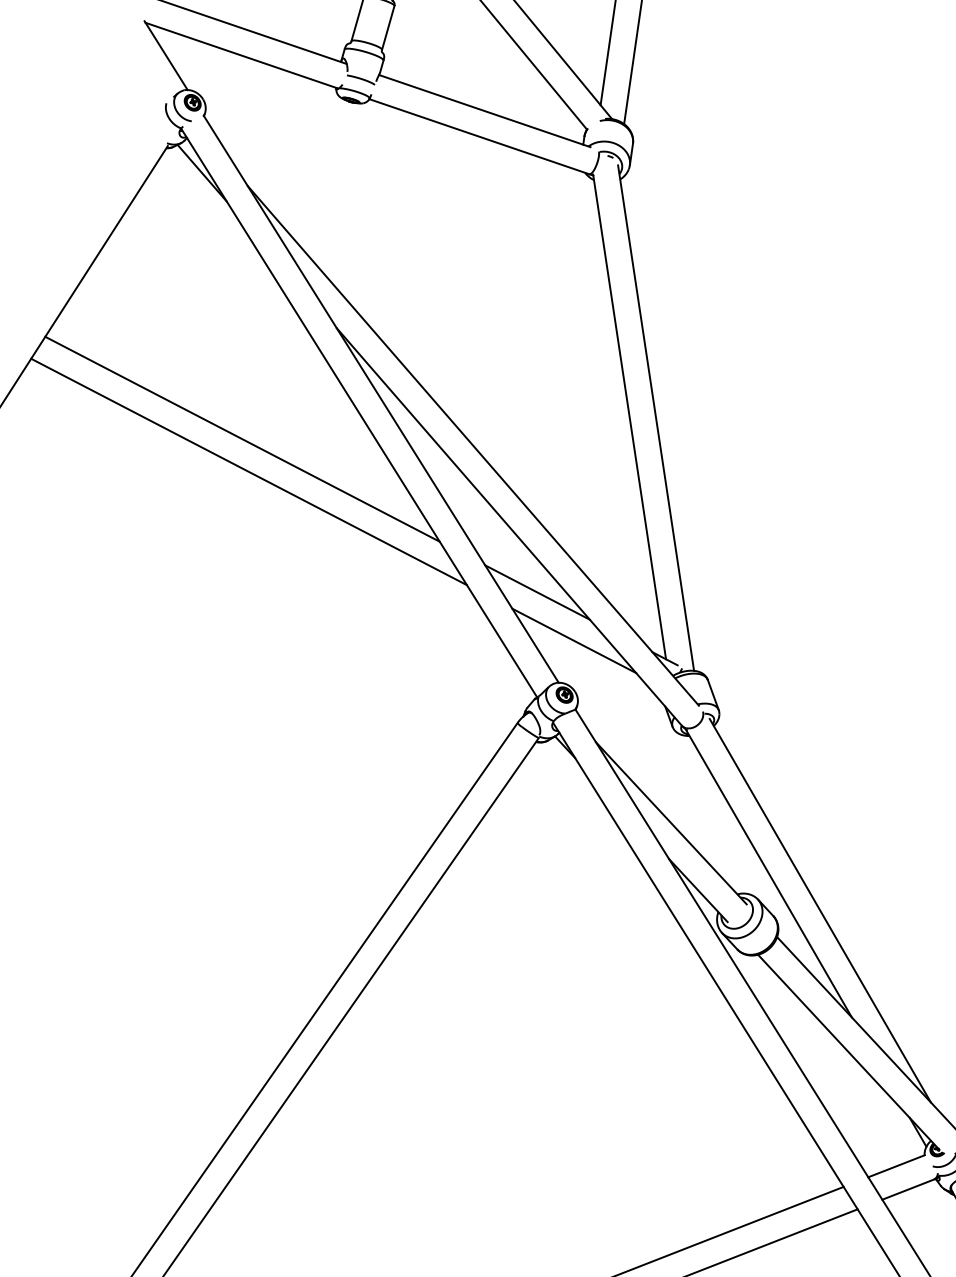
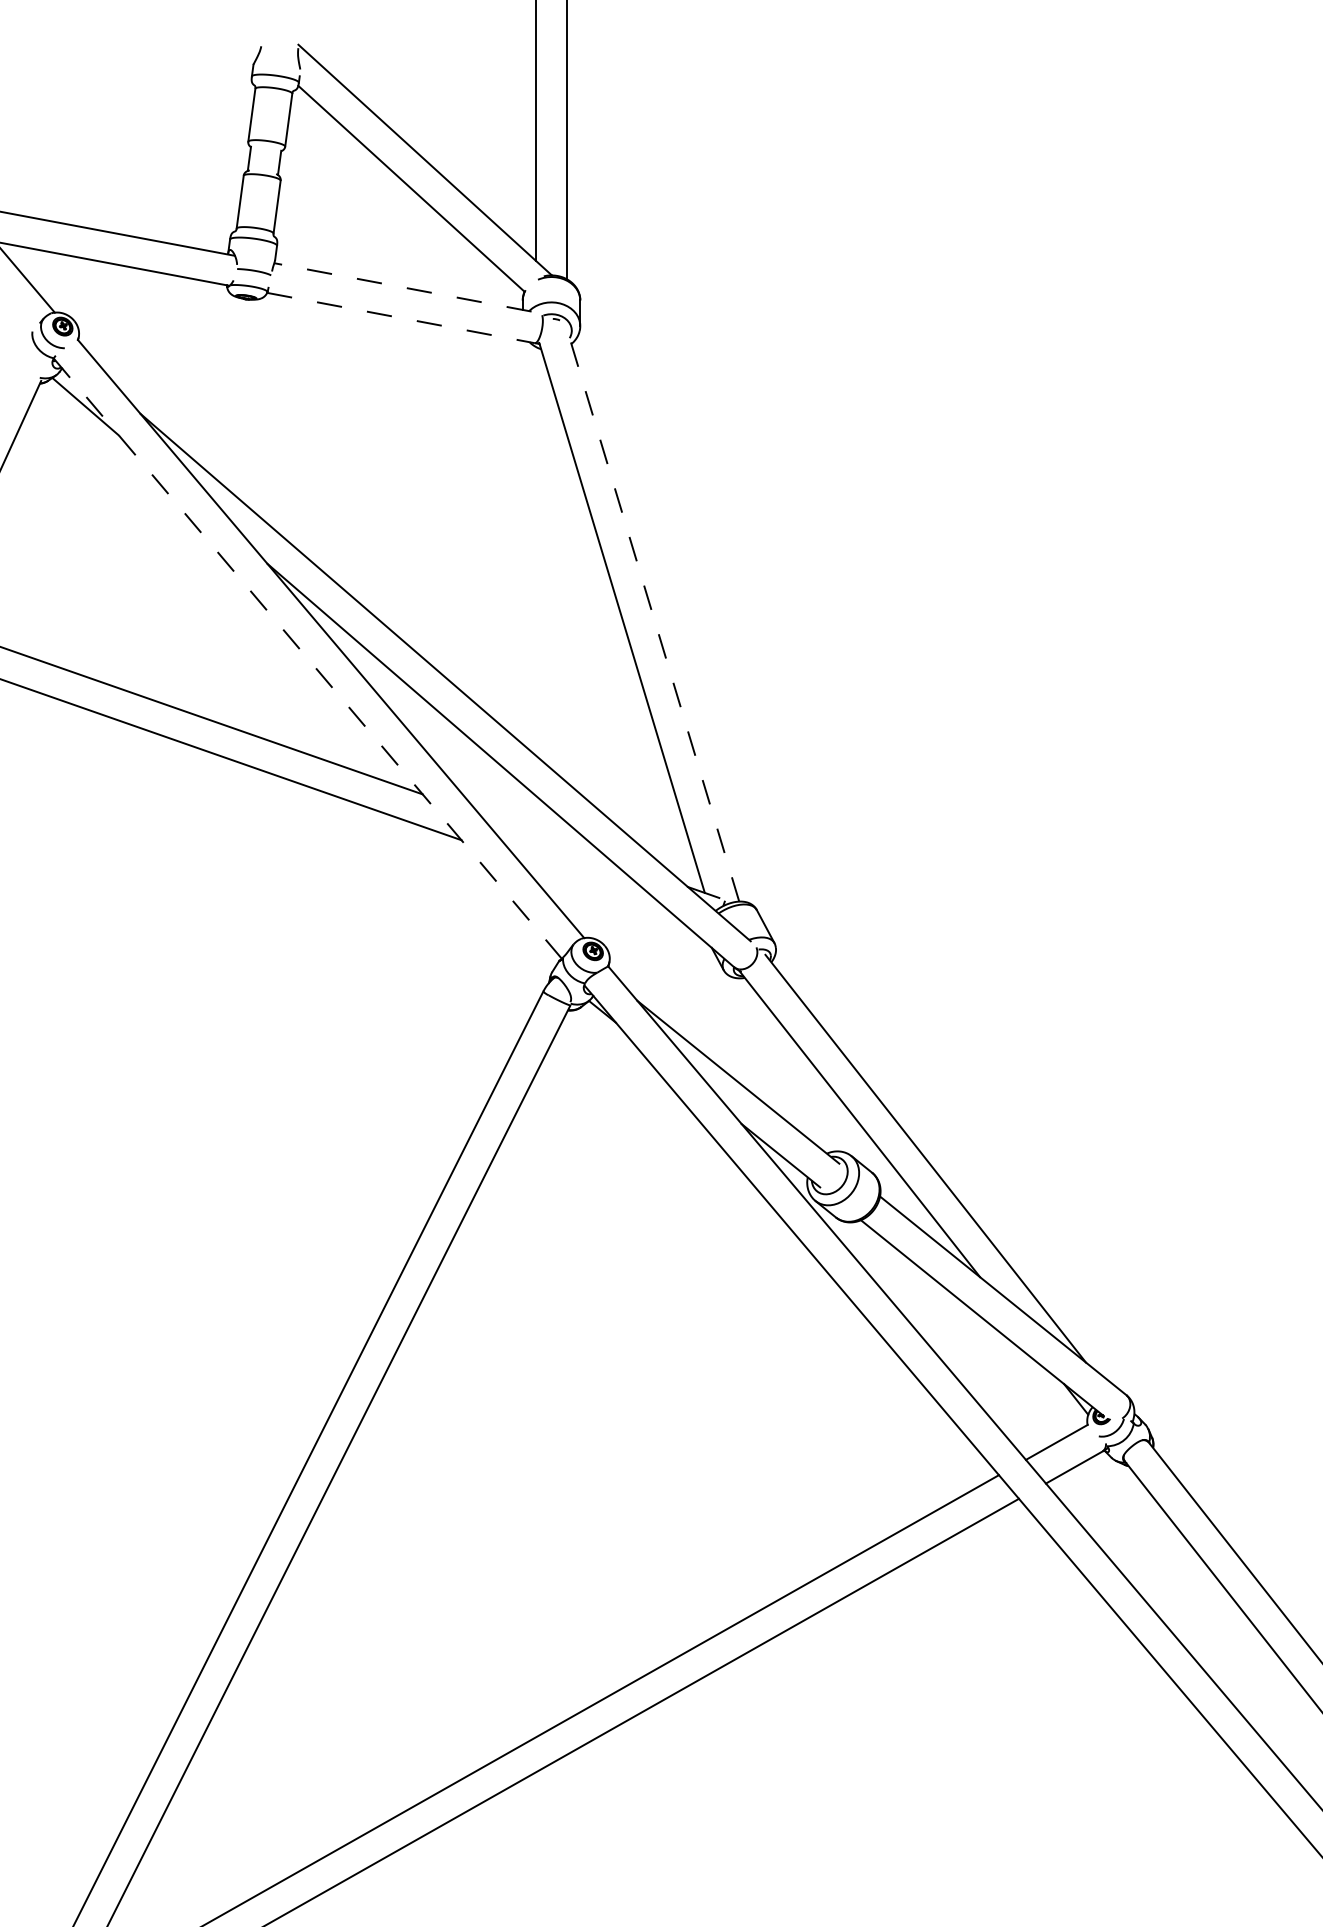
line: (484, 111) -> (402, 287), solid -> dashed
line: (479, 137) -> (401, 318), solid -> dashed
line: (359, 413) -> (308, 659), solid -> dashed
line: (655, 417) -> (652, 614), solid -> dashed
line: (537, 592) -> (544, 836), removed
line: (574, 640) -> (595, 886), removed

